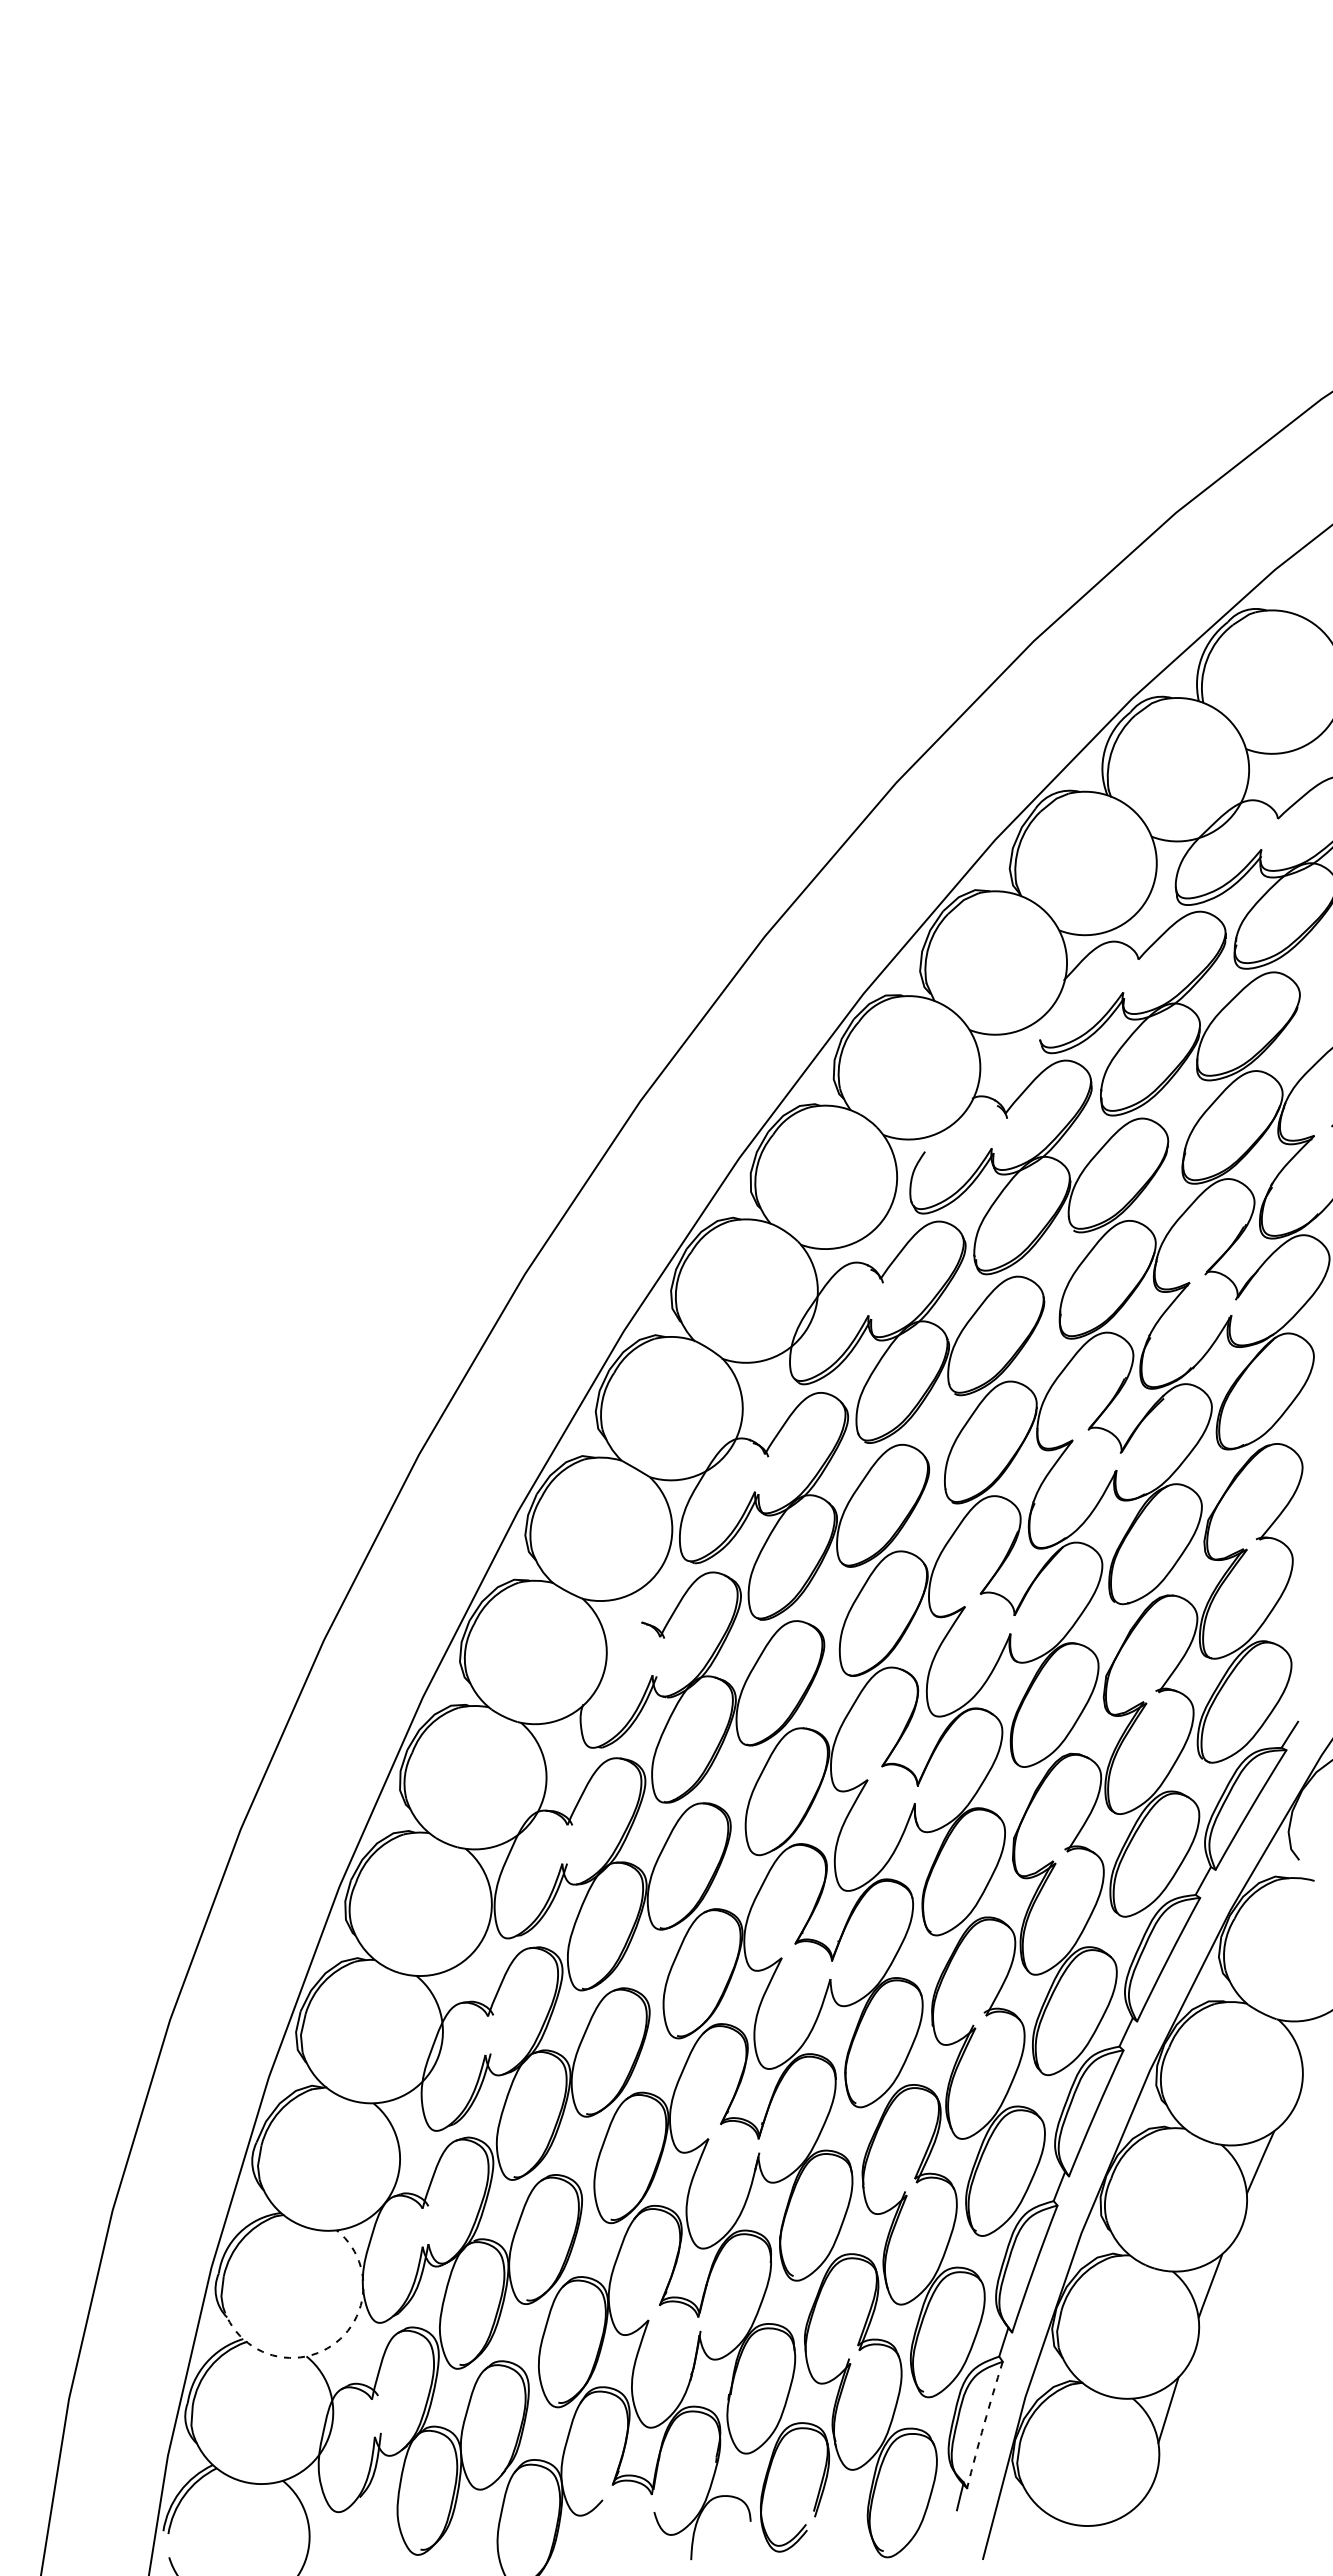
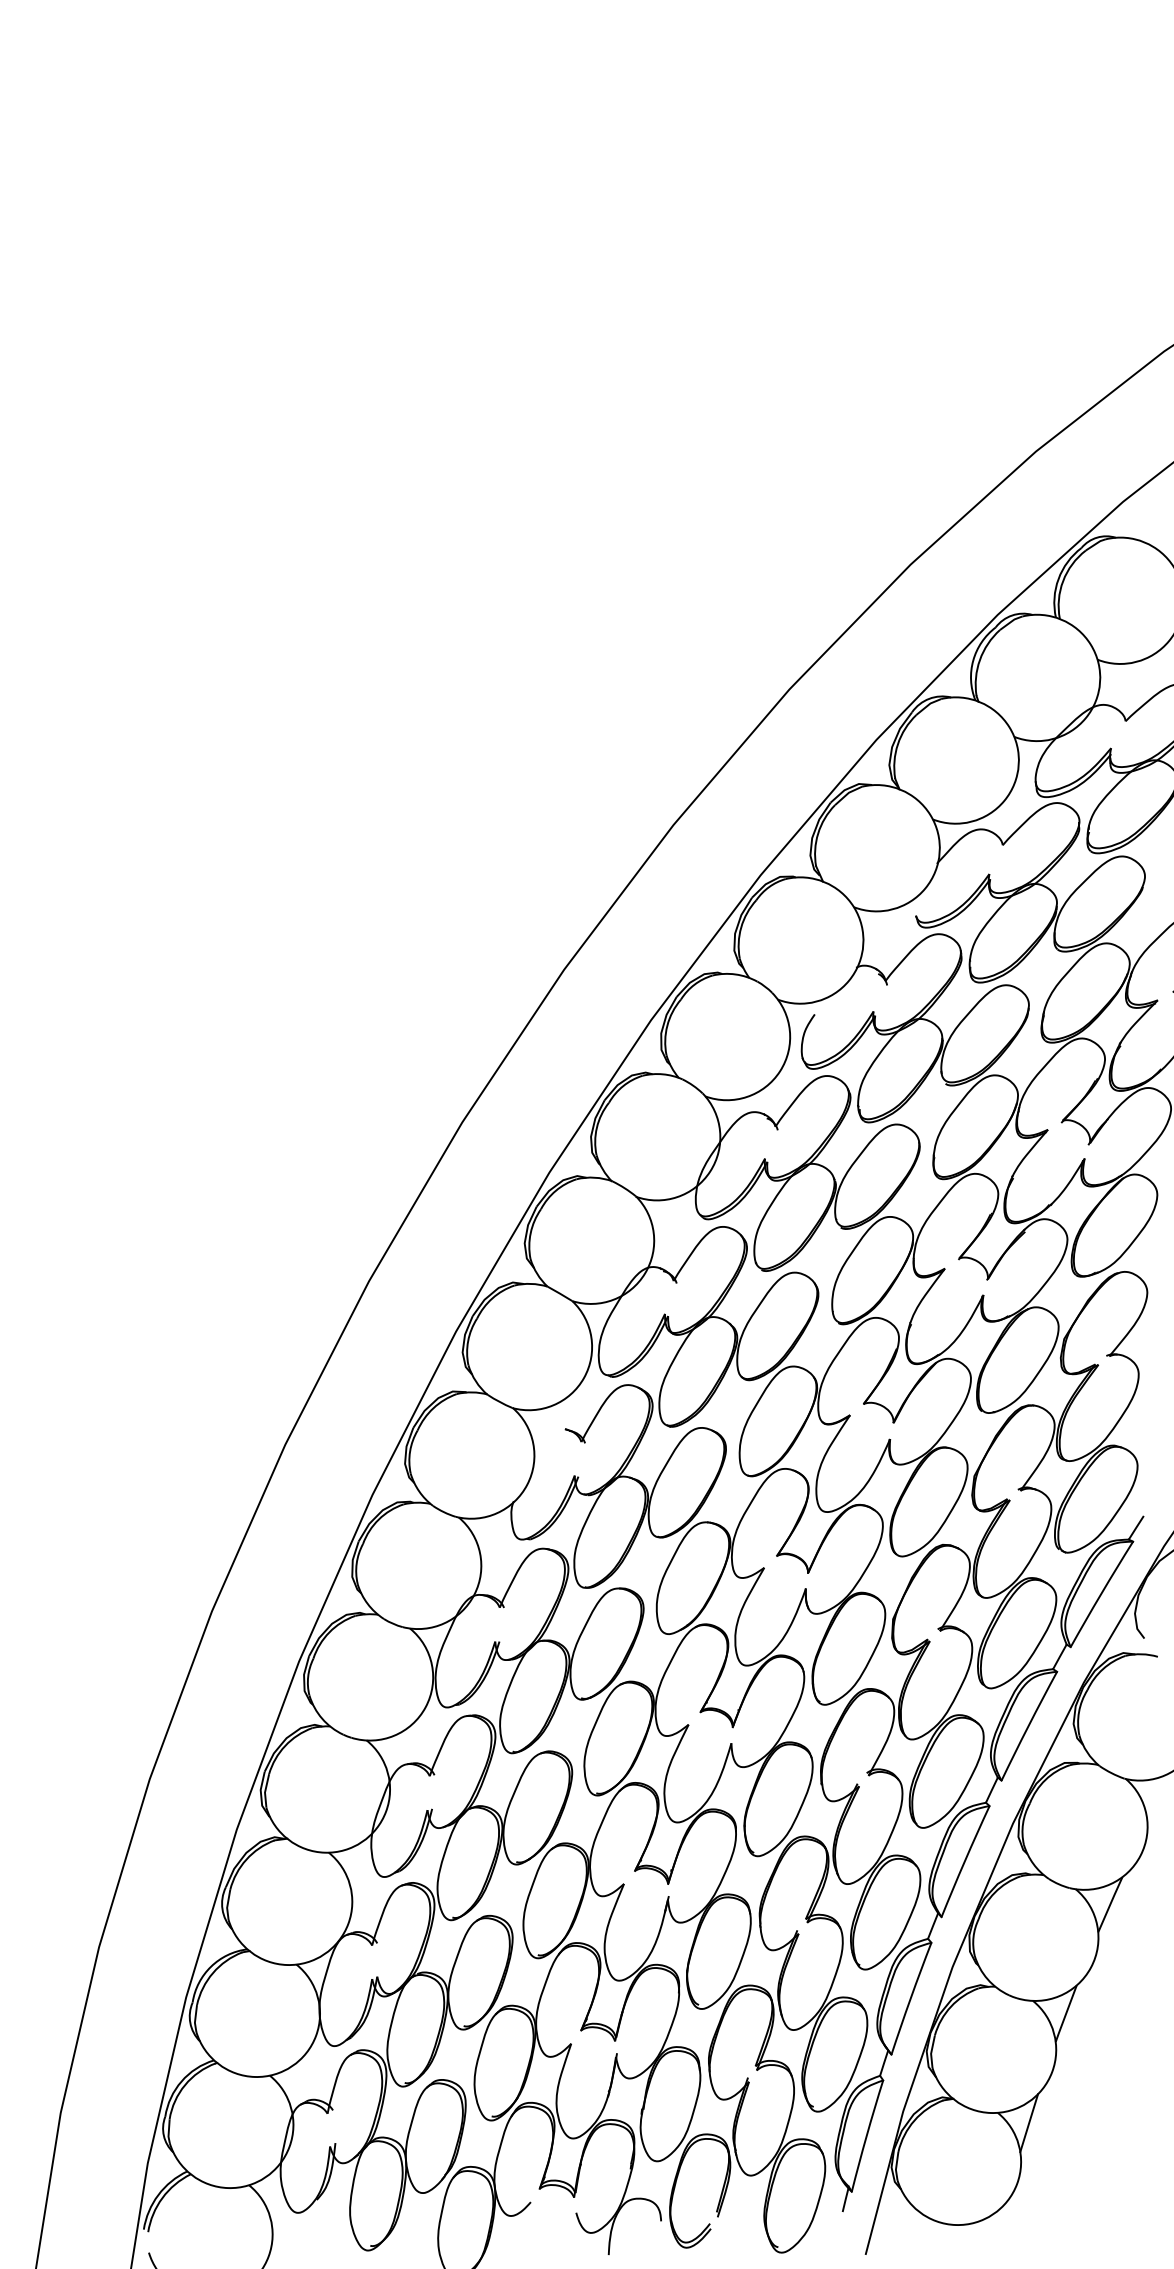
arc: (331, 2345) -> (291, 2066), dashed -> solid
arc: (984, 2424) -> (867, 2135), dashed -> solid

